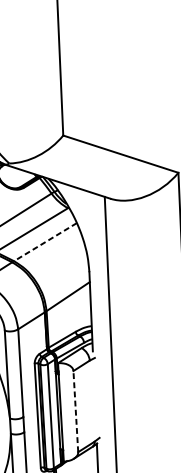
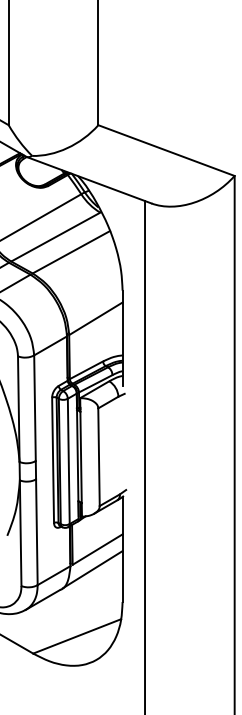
line: (44, 242) -> (70, 252), dashed -> solid
line: (76, 411) -> (99, 457), dashed -> solid

